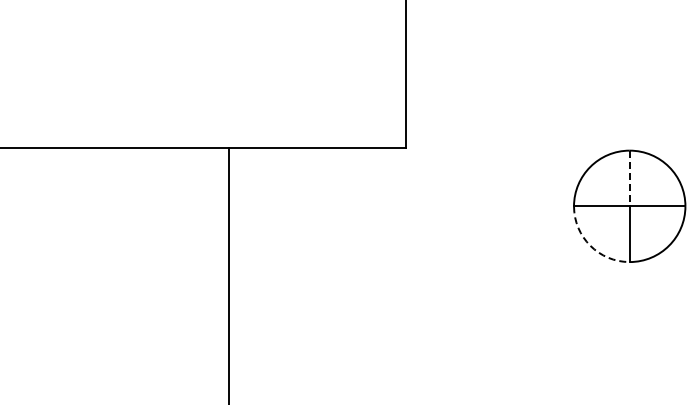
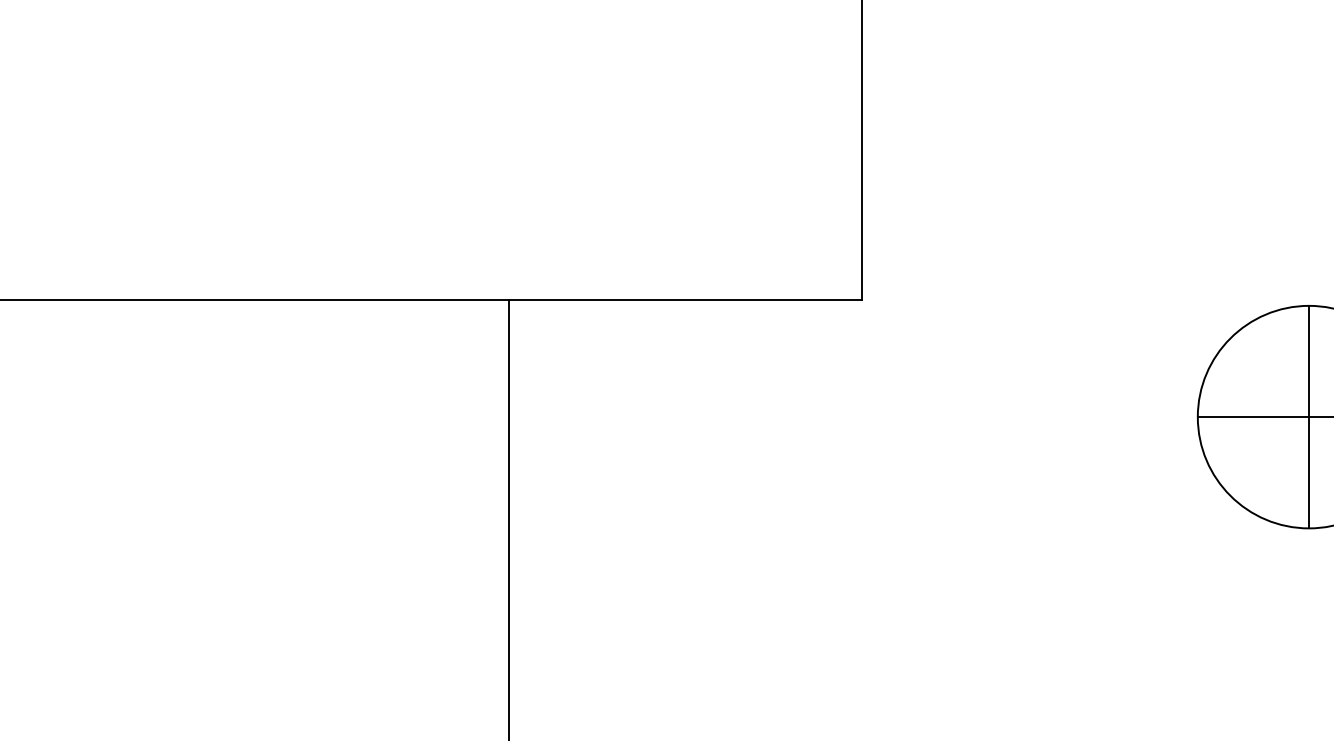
line: (629, 178) -> (1308, 361), dashed -> solid
arc: (590, 245) -> (1230, 495), dashed -> solid

